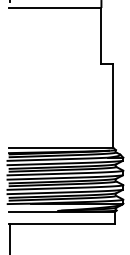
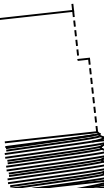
line: (101, 35) -> (75, 34), solid -> dashed
line: (113, 105) -> (93, 95), solid -> dashed

